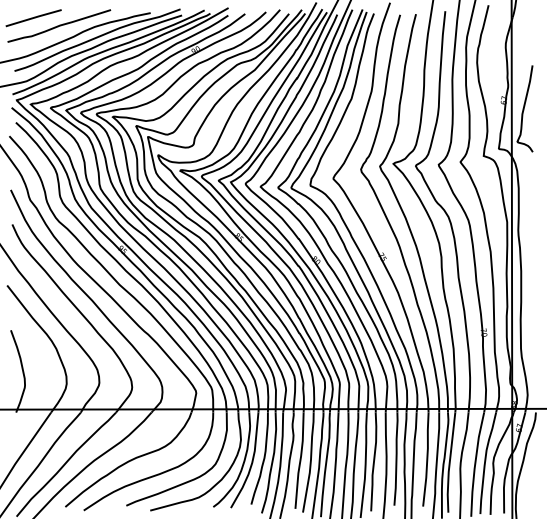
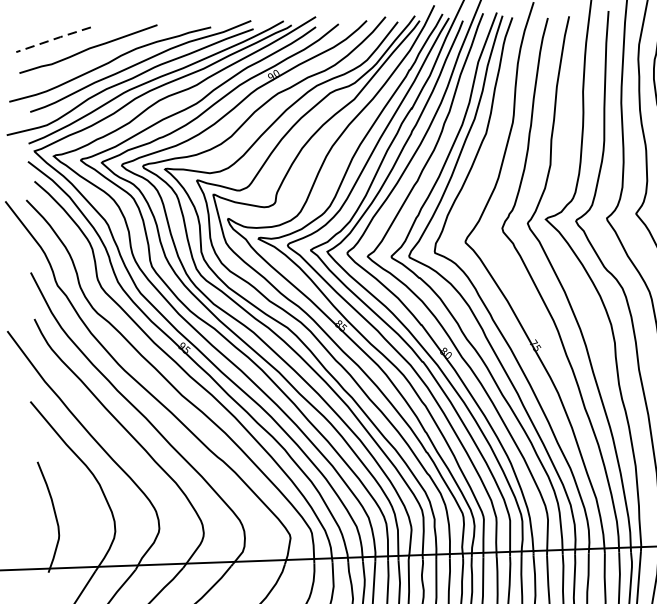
line: (34, 17) -> (54, 38), solid -> dashed

